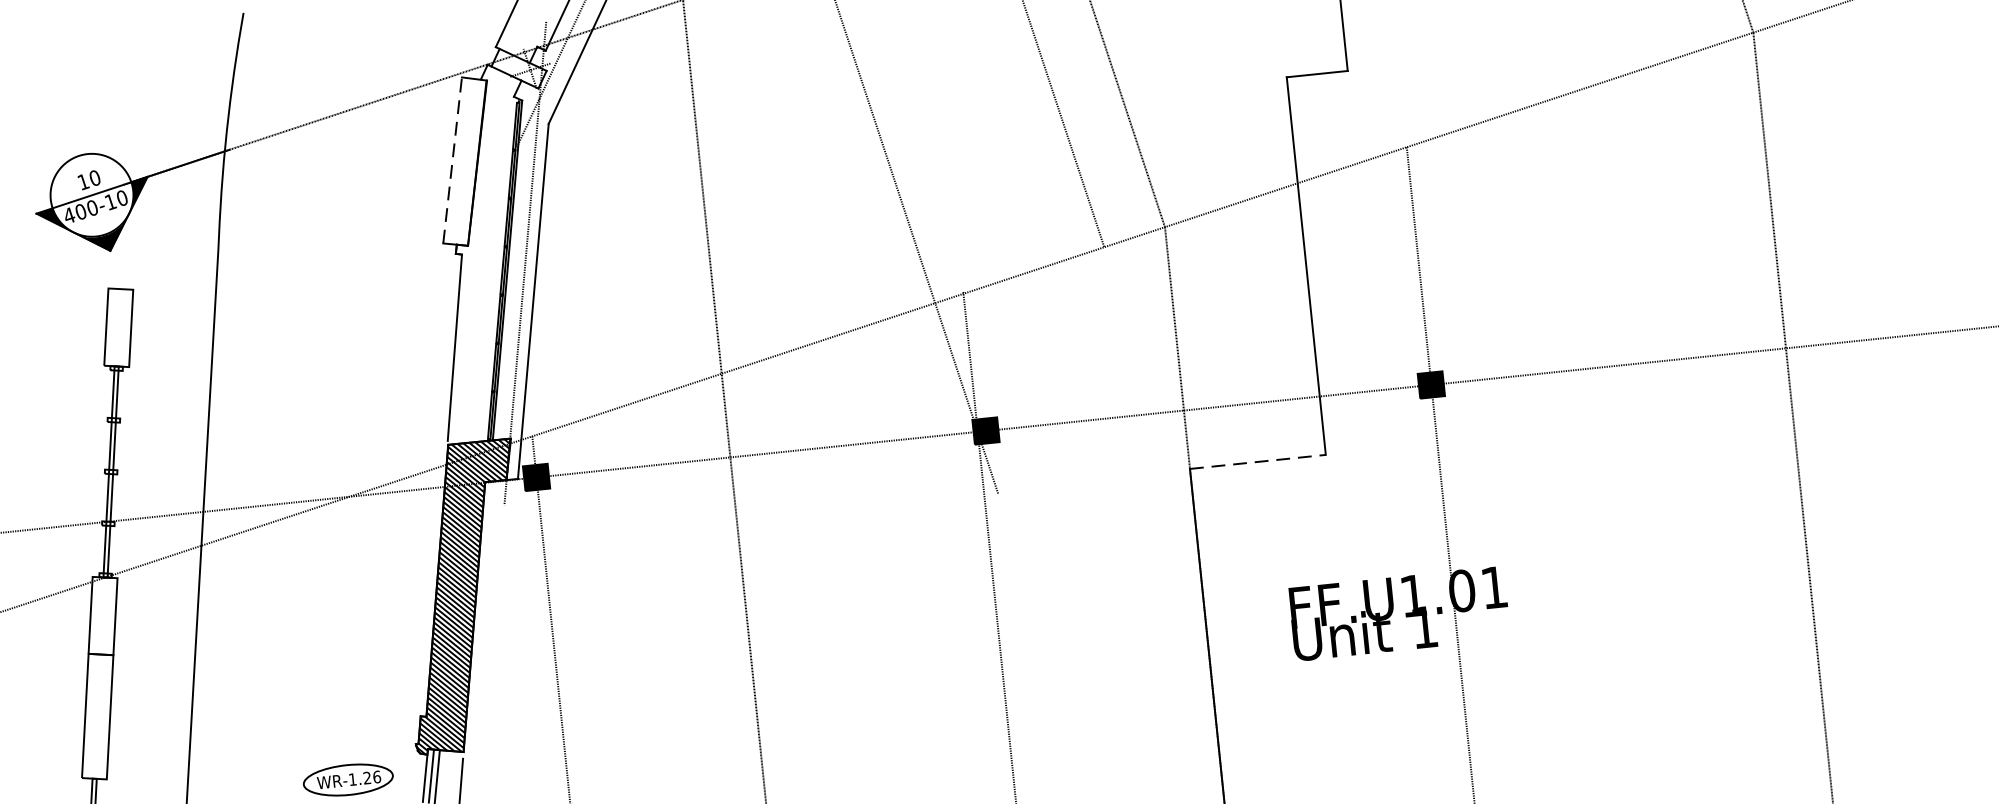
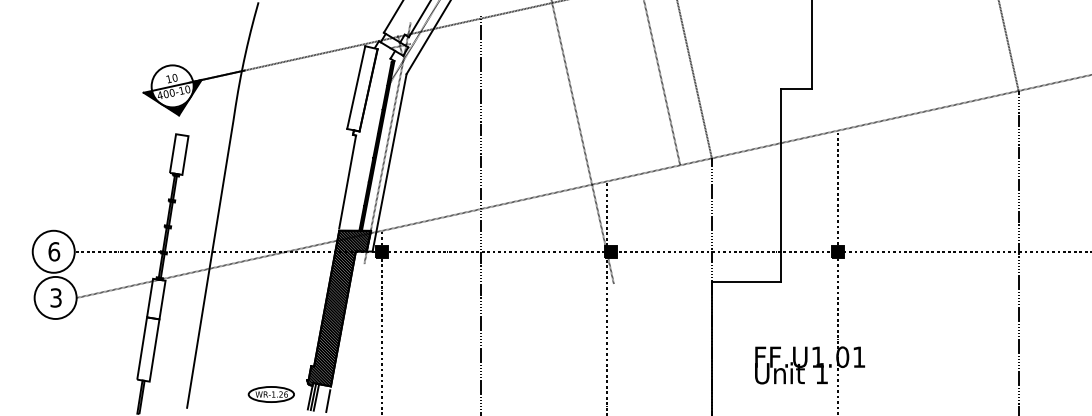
line: (453, 160) -> (356, 87), dashed -> solid
line: (1257, 461) -> (746, 281), dashed -> solid

